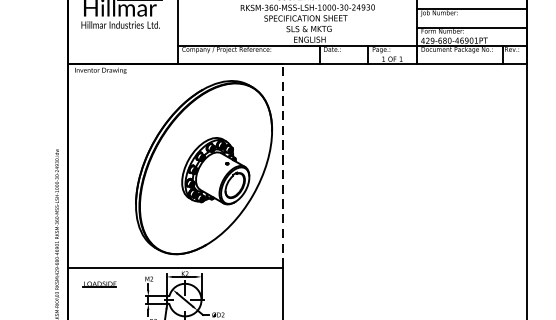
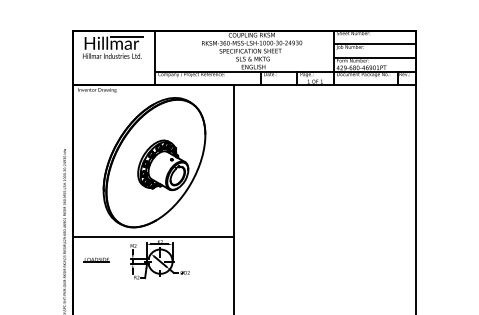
line: (282, 164) -> (233, 160), dashed -> solid
part: (204, 167) -> (154, 162), moved
part: (99, 283) -> (96, 259), moved

